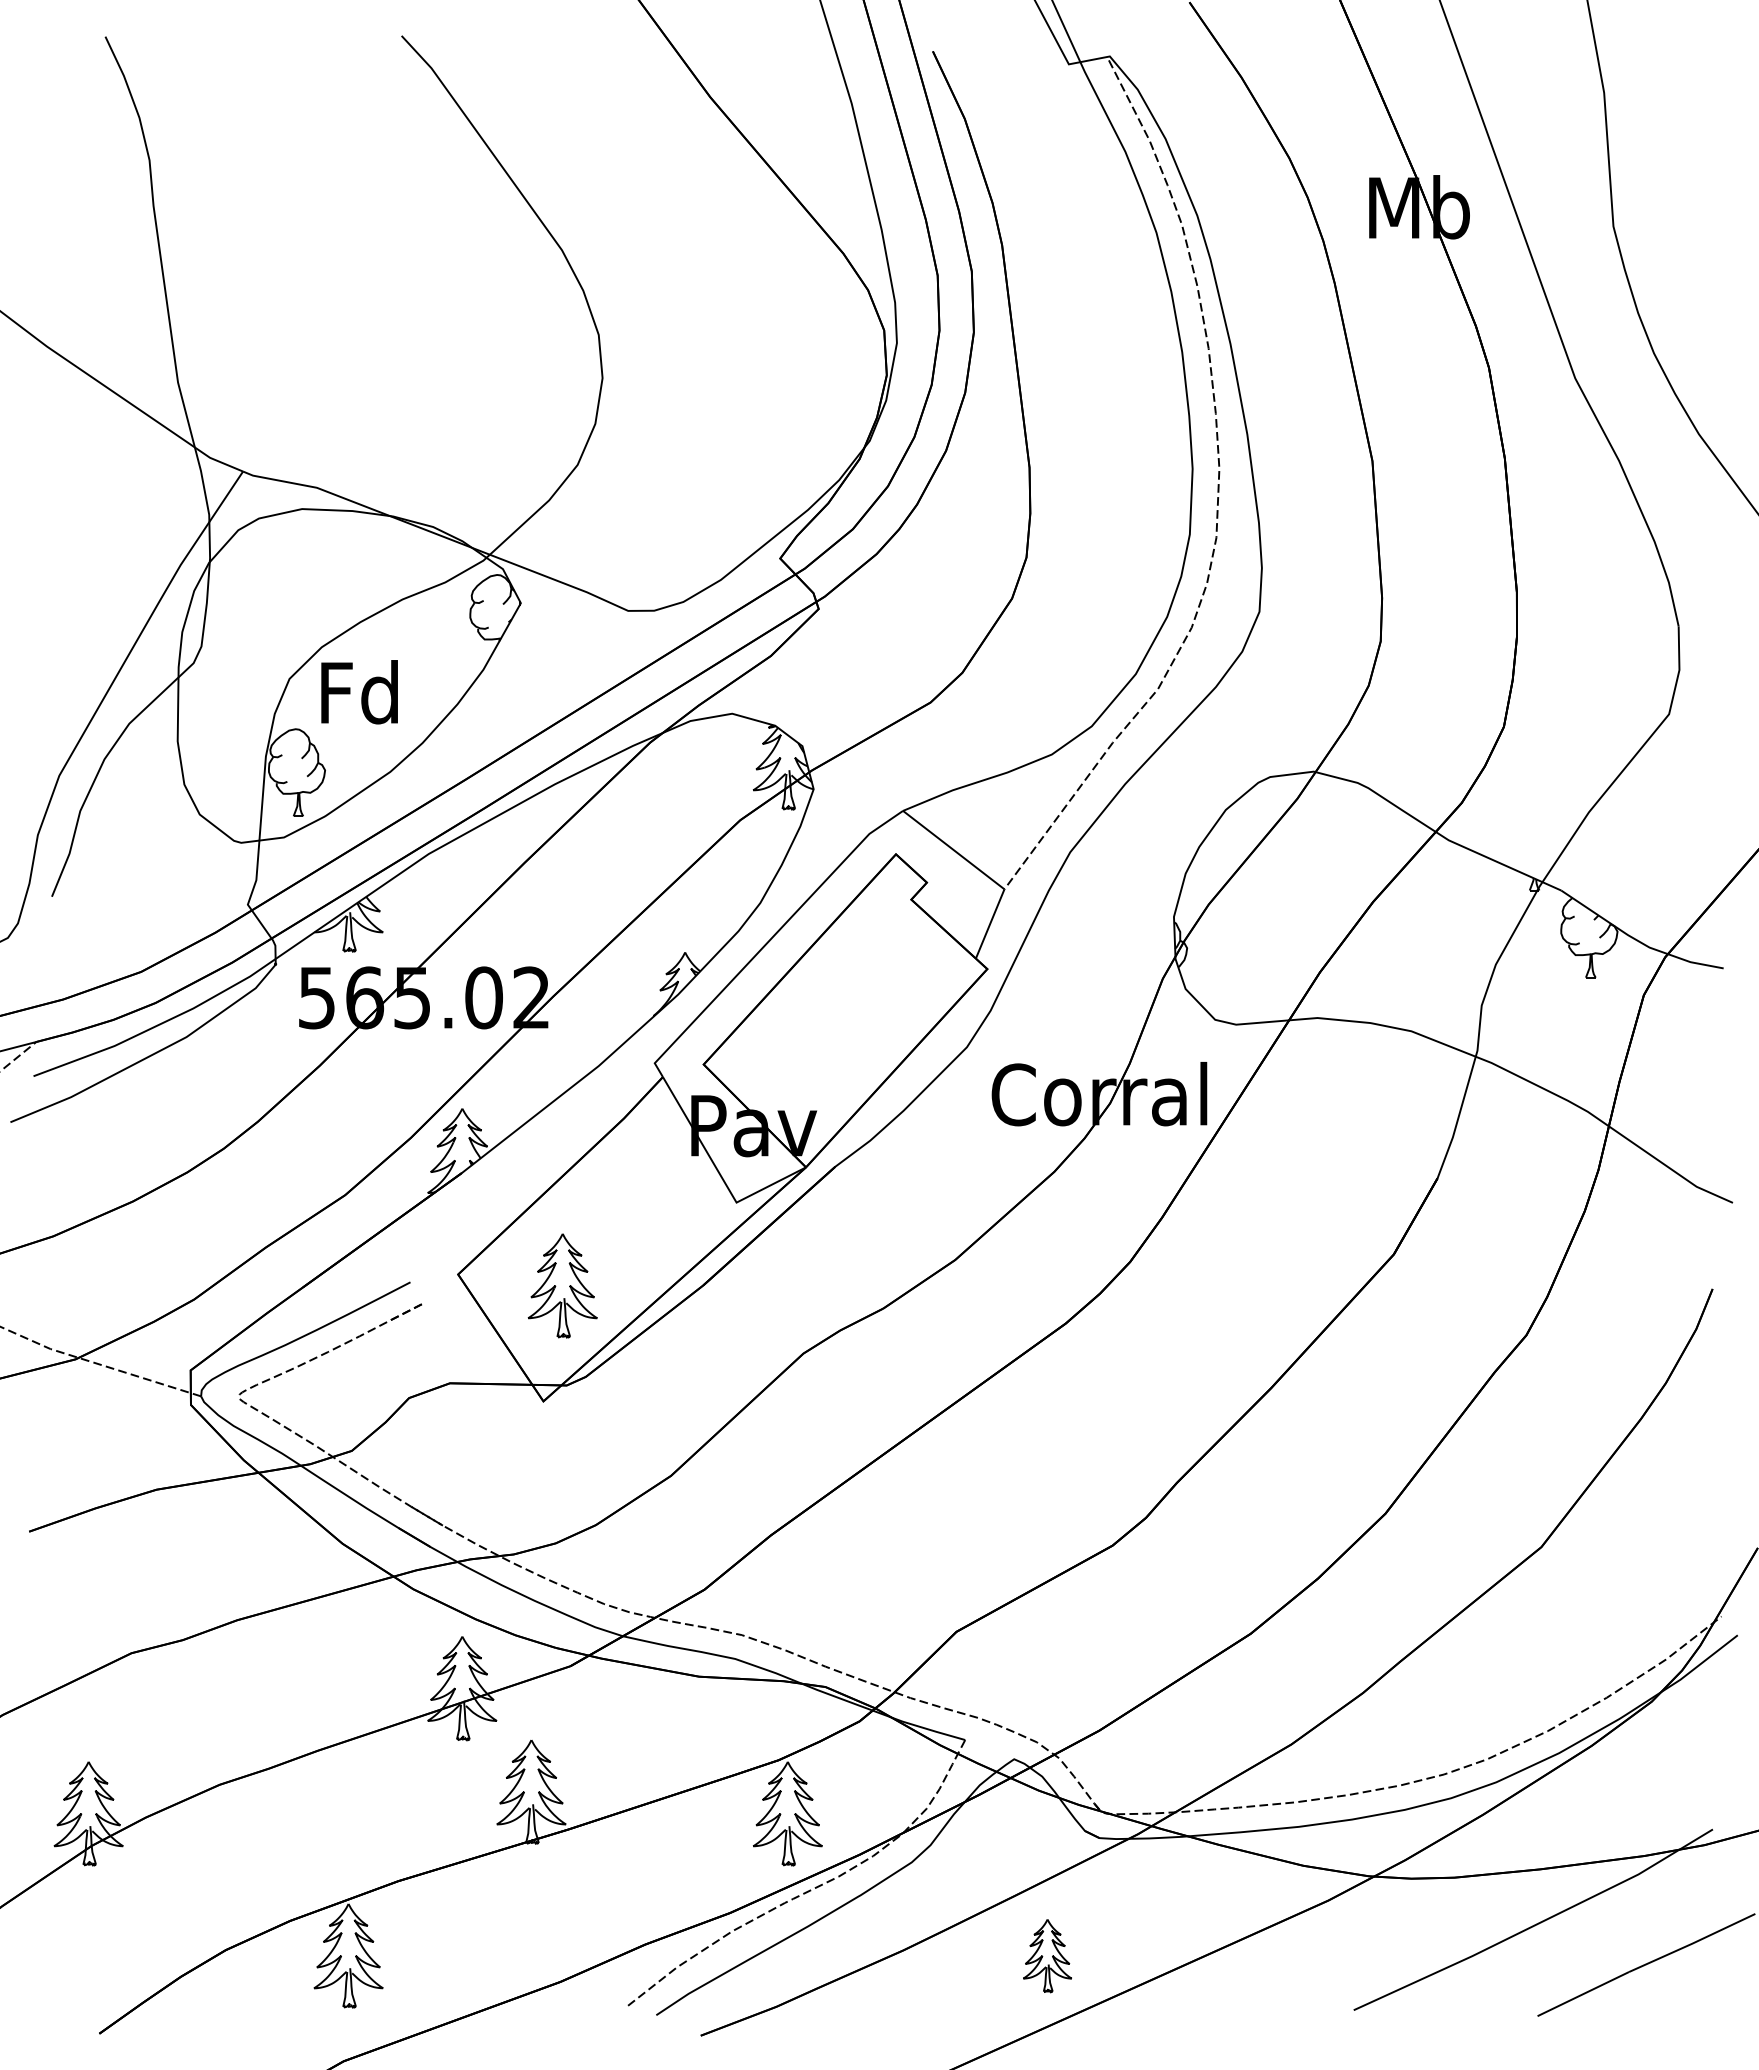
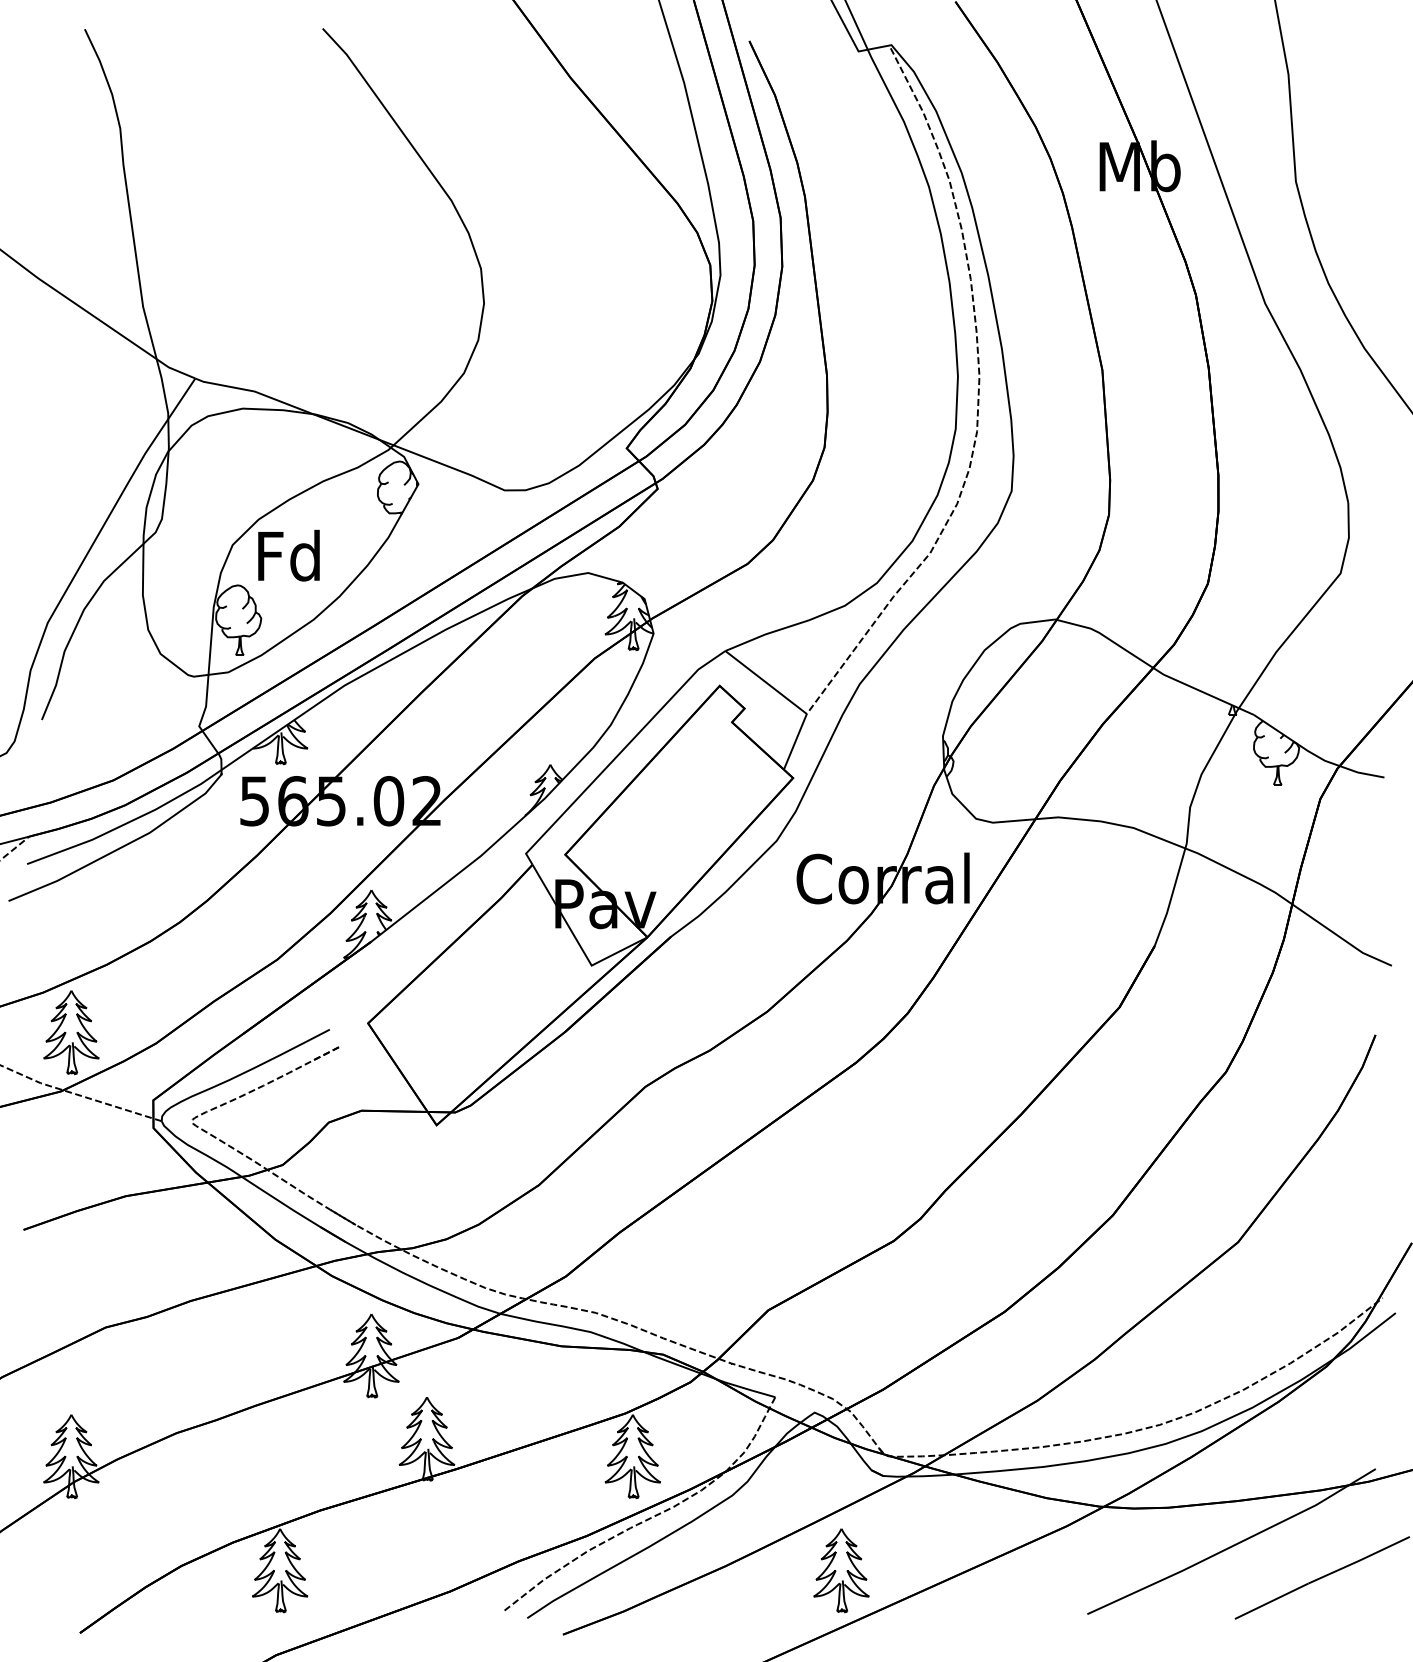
part: (562, 1285) -> (71, 1032), moved
part: (1047, 1955) -> (841, 1570), size x1.43

